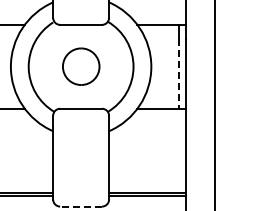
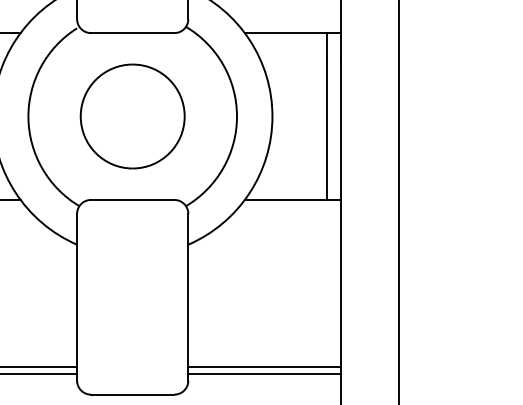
part: (81, 66) -> (133, 115), size x1.43
line: (178, 73) -> (326, 129), dashed -> solid
line: (81, 206) -> (133, 394), dashed -> solid

